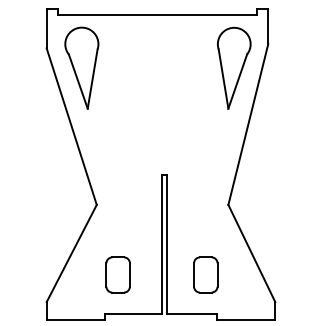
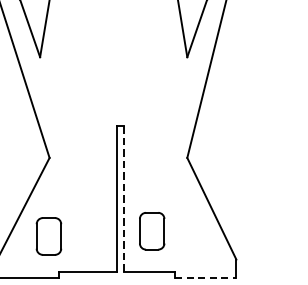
line: (167, 244) -> (123, 199), solid -> dashed
part: (117, 274) -> (48, 235), moved
part: (205, 274) -> (151, 230), moved
line: (246, 319) -> (206, 277), solid -> dashed

